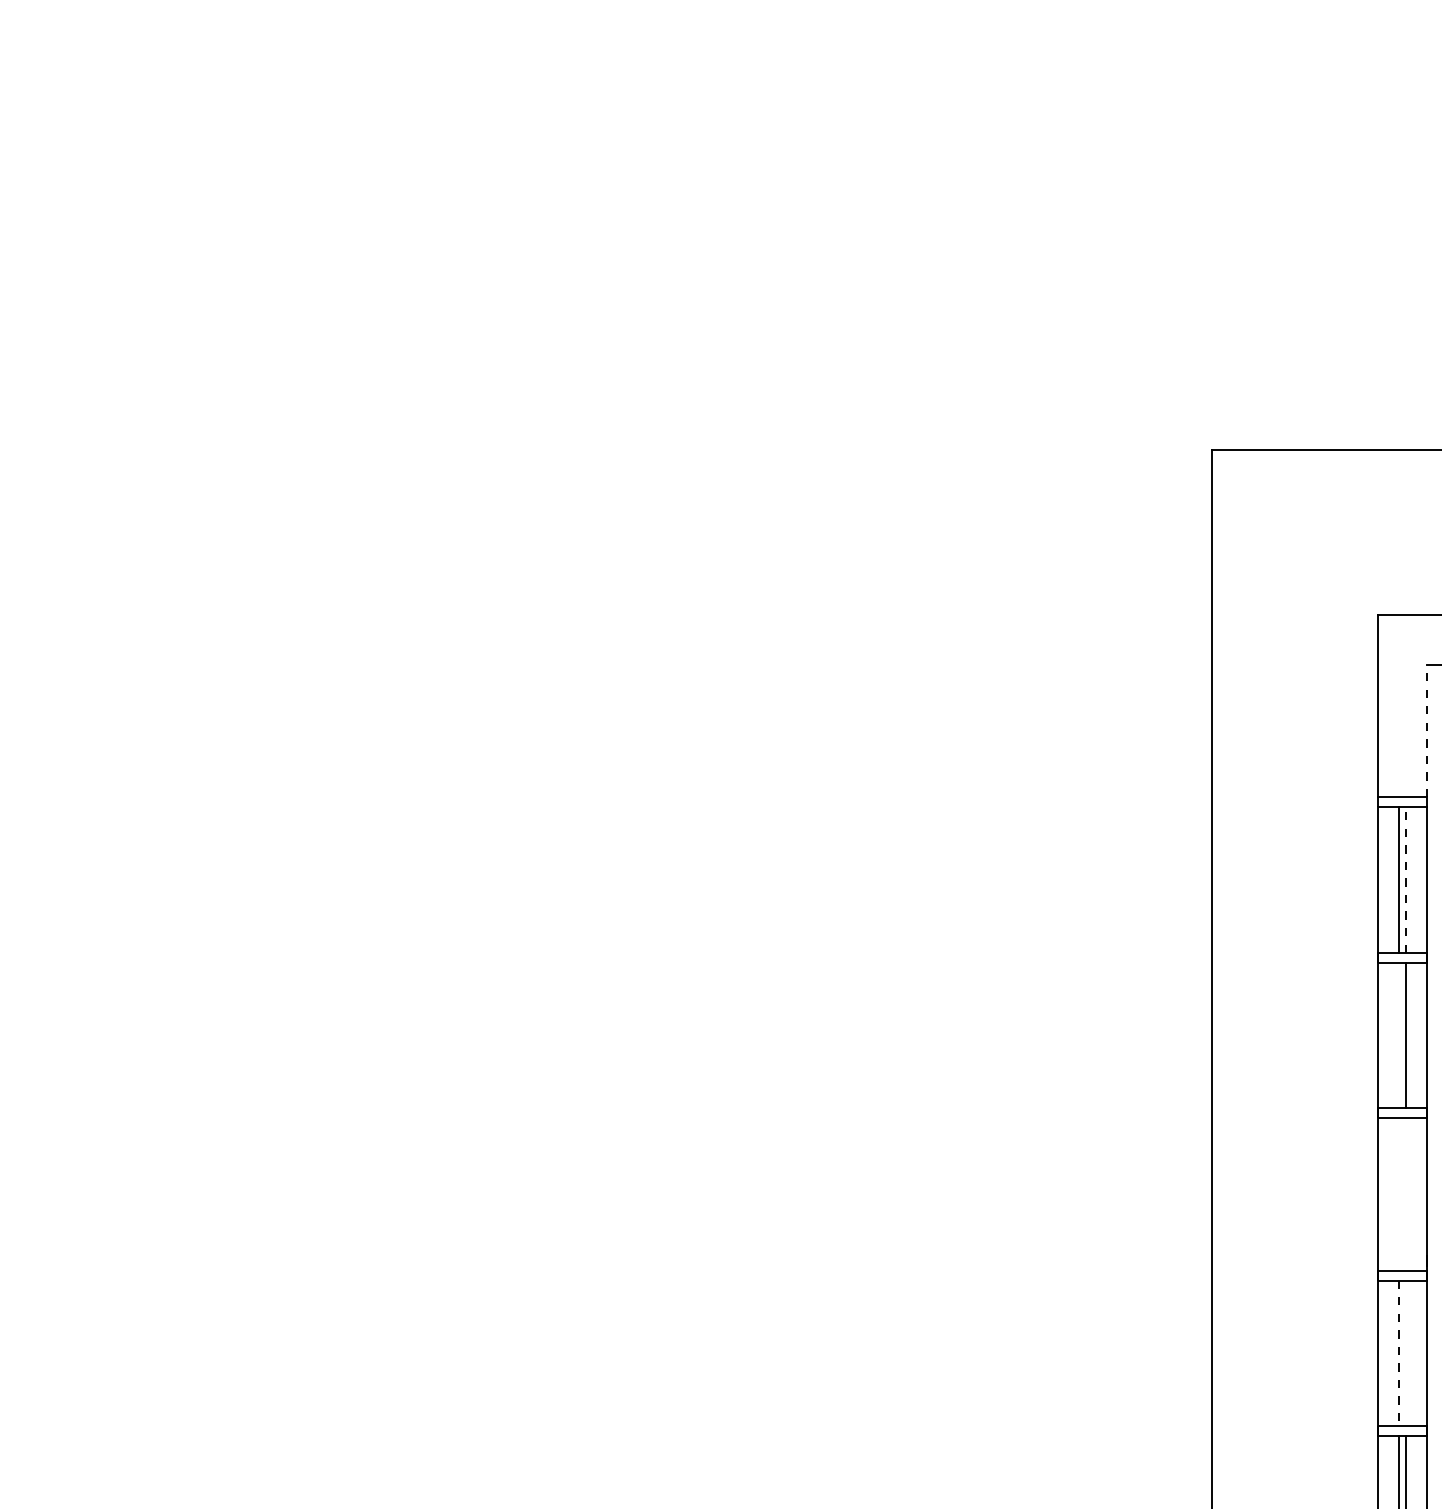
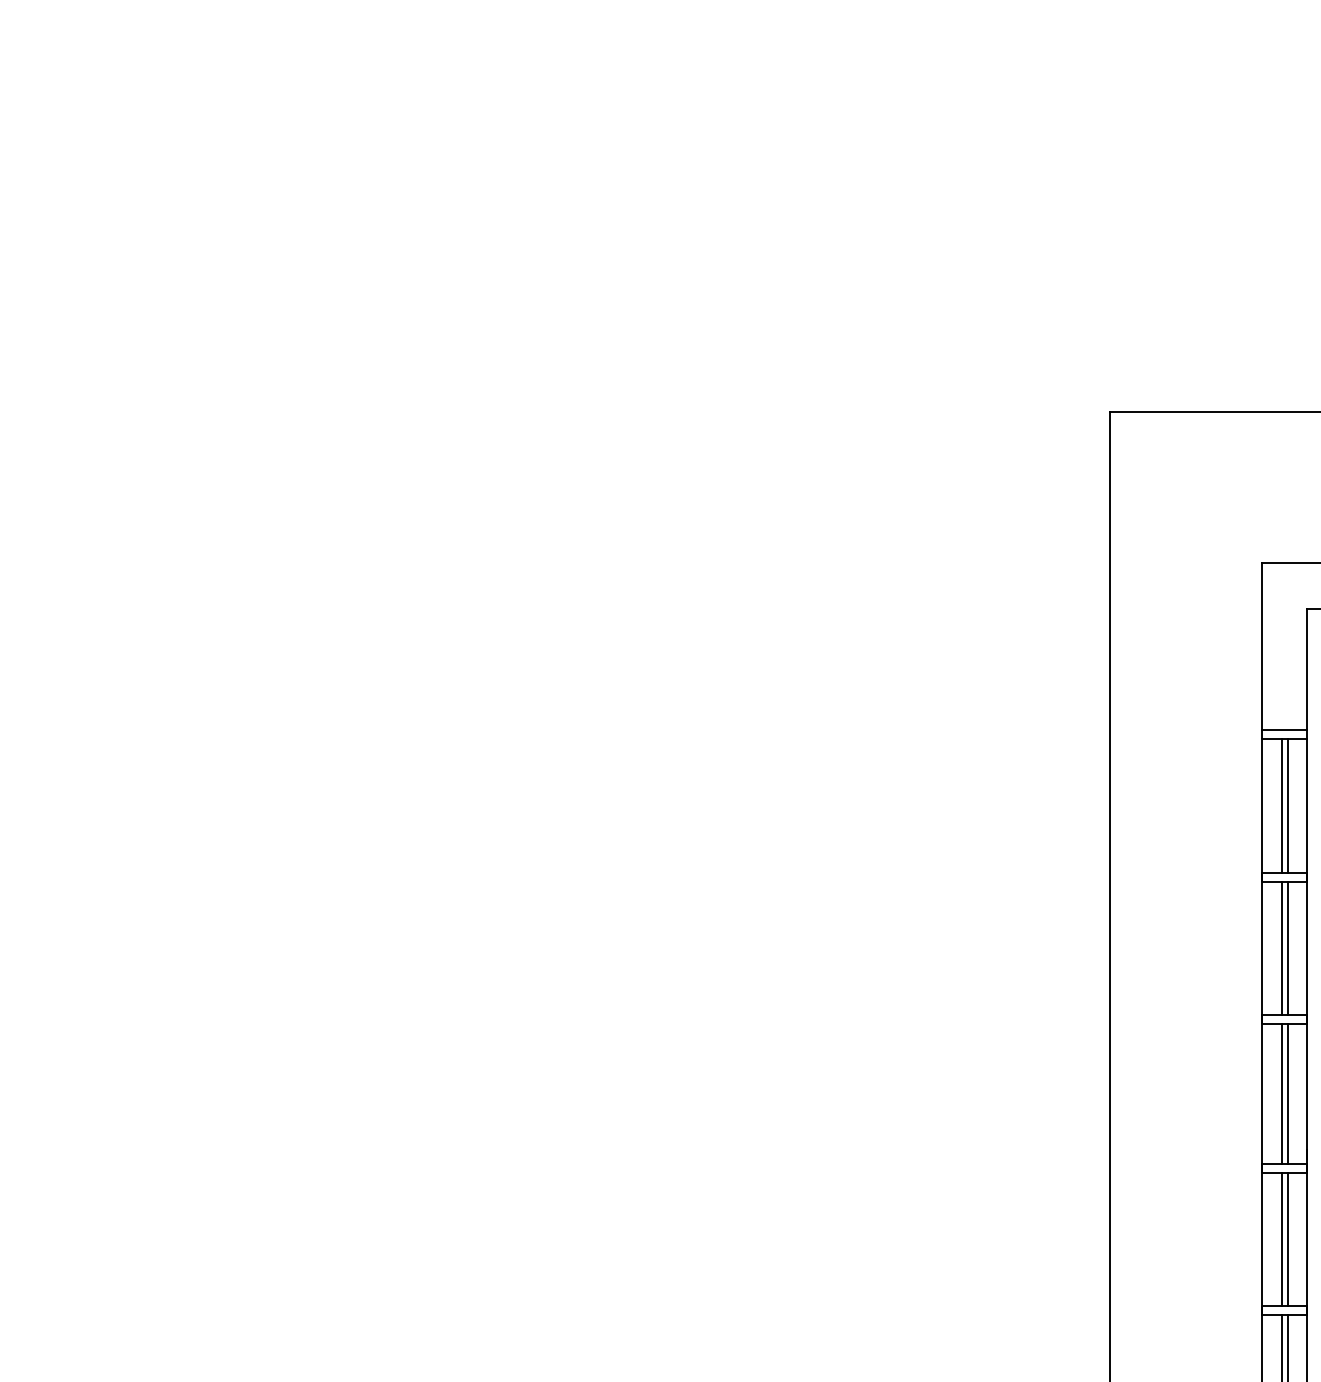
line: (1427, 731) -> (1307, 669), dashed -> solid
line: (1405, 879) -> (1287, 805), dashed -> solid
line: (1399, 1035) -> (1281, 948), added
line: (1399, 1194) -> (1281, 1093), added
line: (1405, 1194) -> (1287, 1093), added
line: (1399, 1353) -> (1281, 1239), dashed -> solid
line: (1405, 1353) -> (1287, 1239), added

